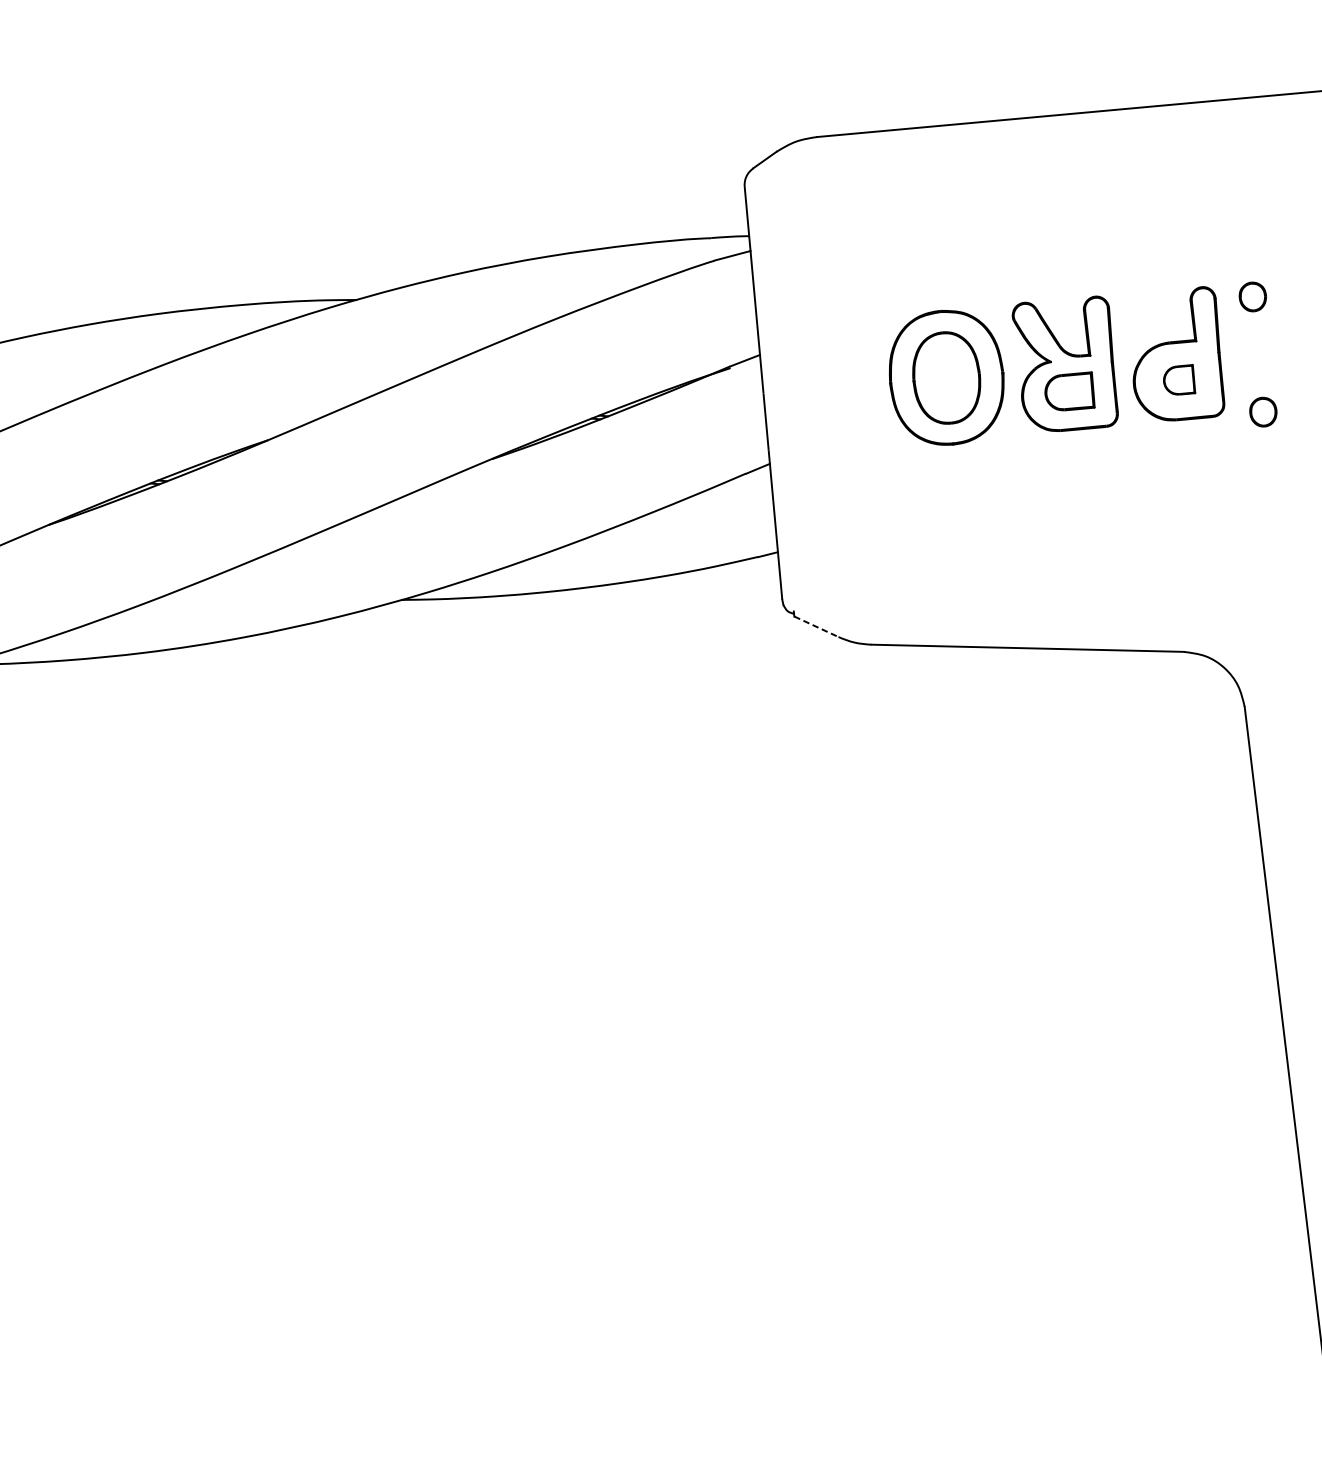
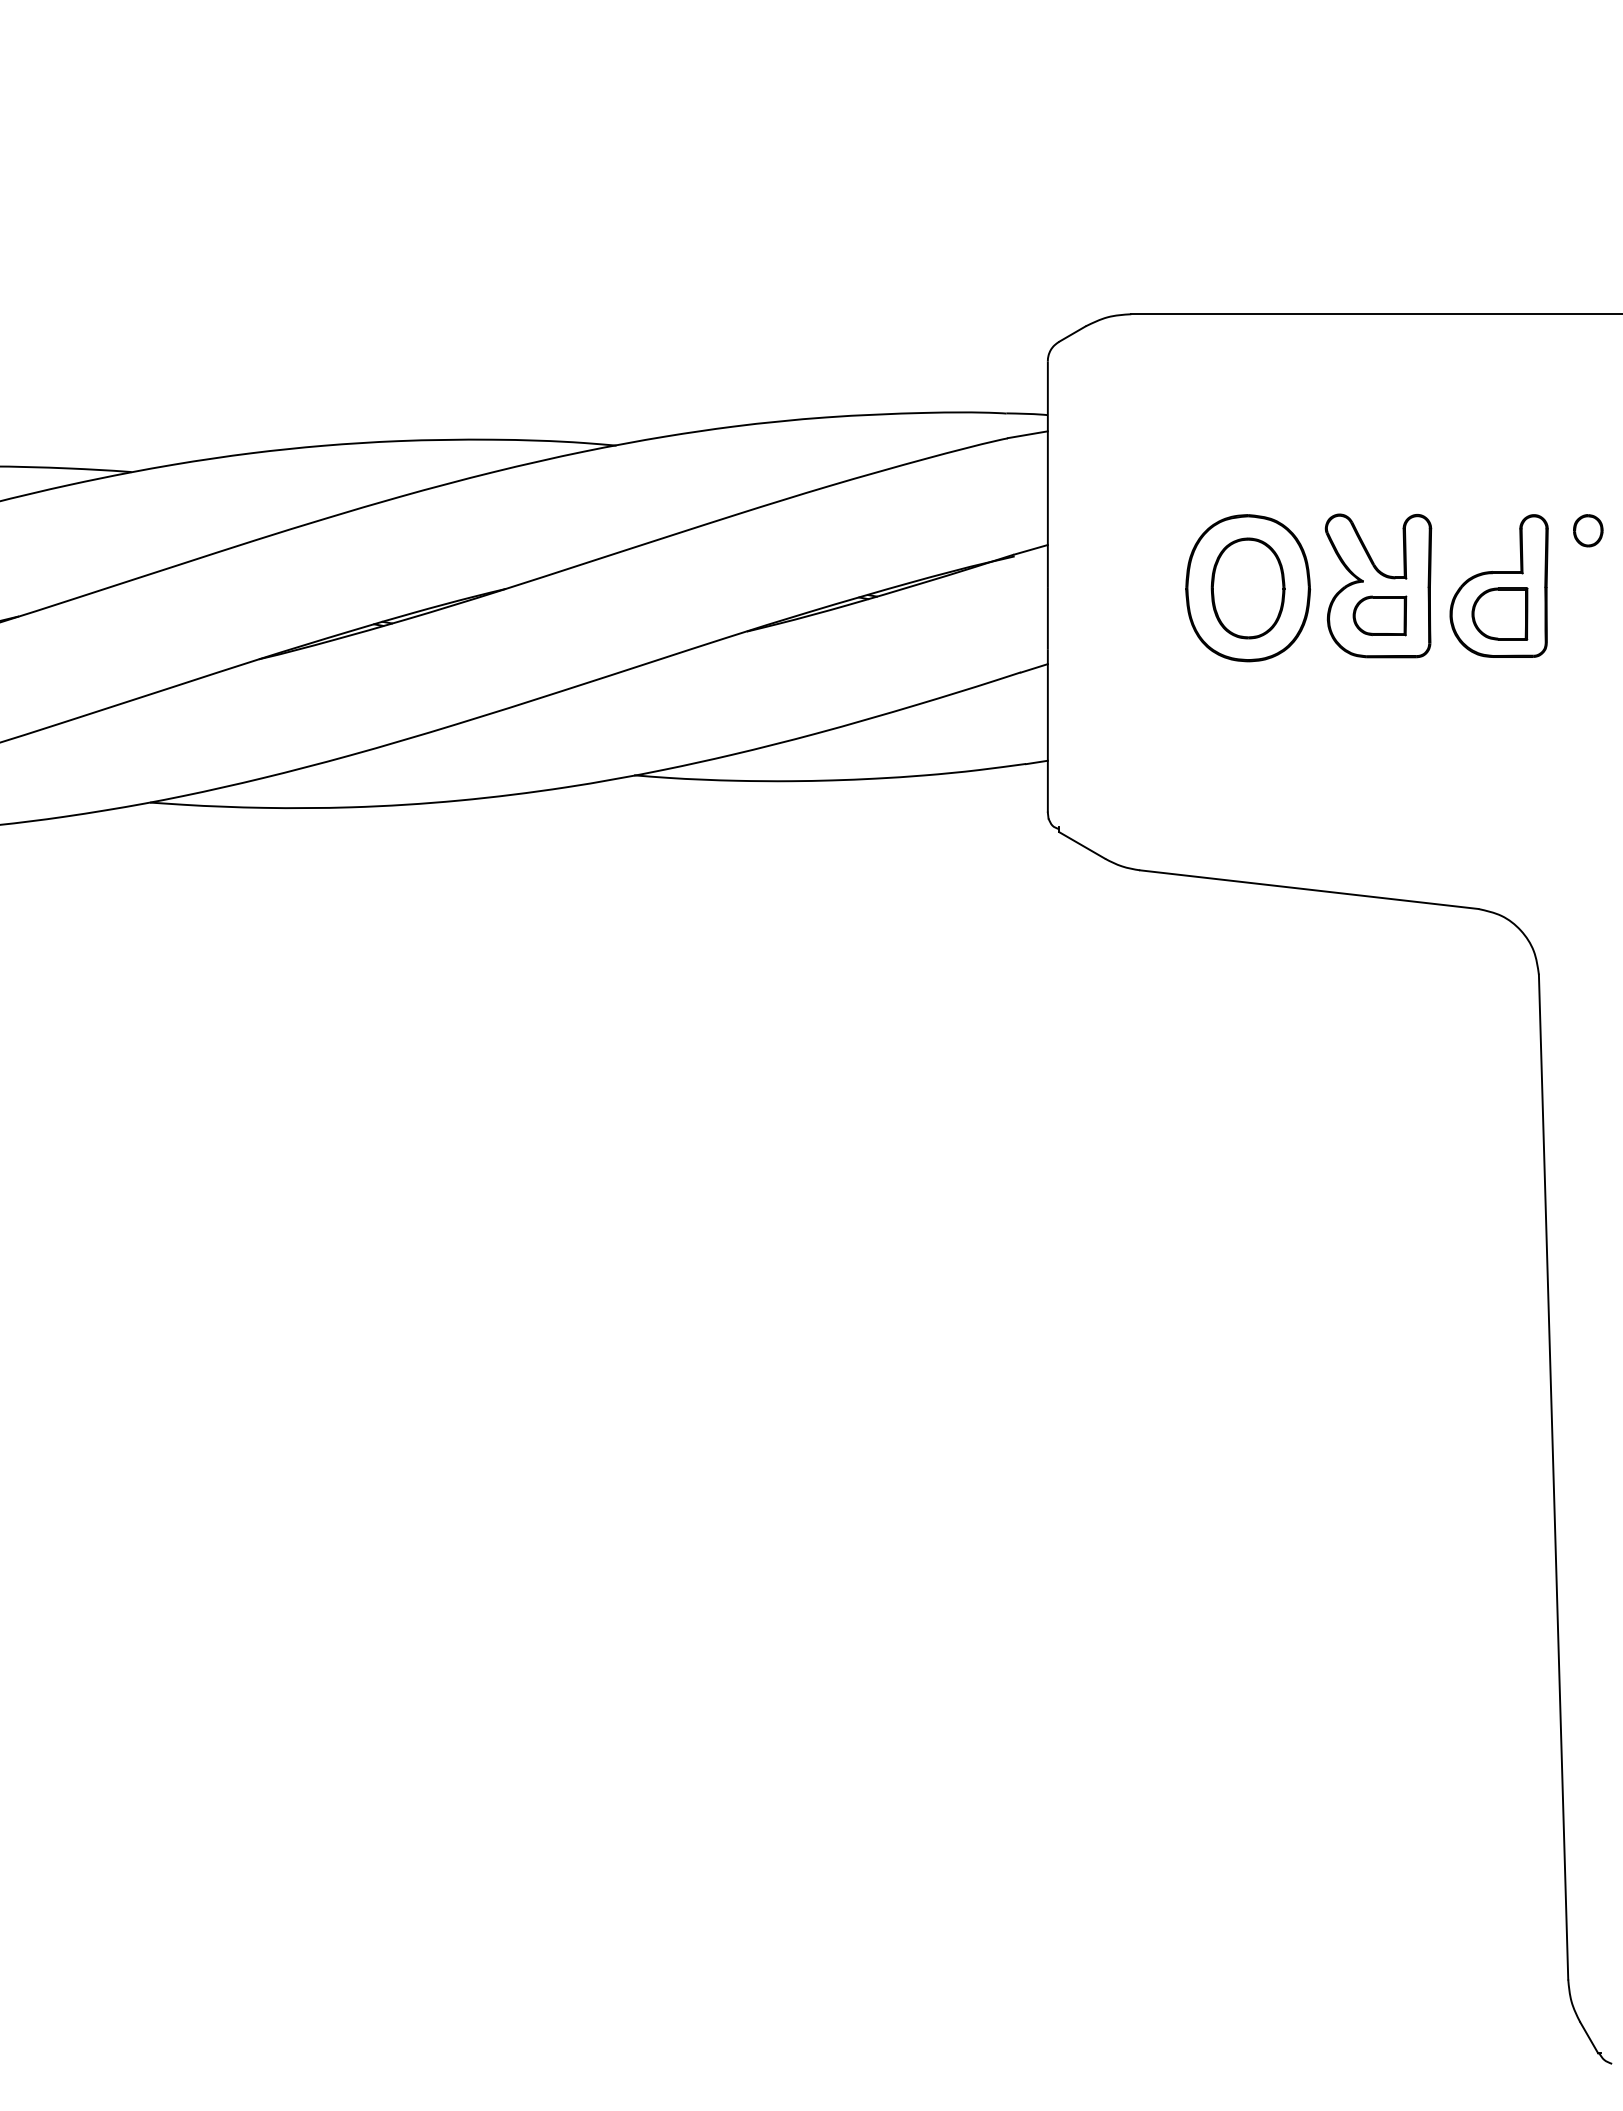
part: (1178, 379) -> (1499, 613), size x1.67
part: (1263, 411) -> (1588, 656), removed
line: (816, 626) -> (1082, 845), dashed -> solid

